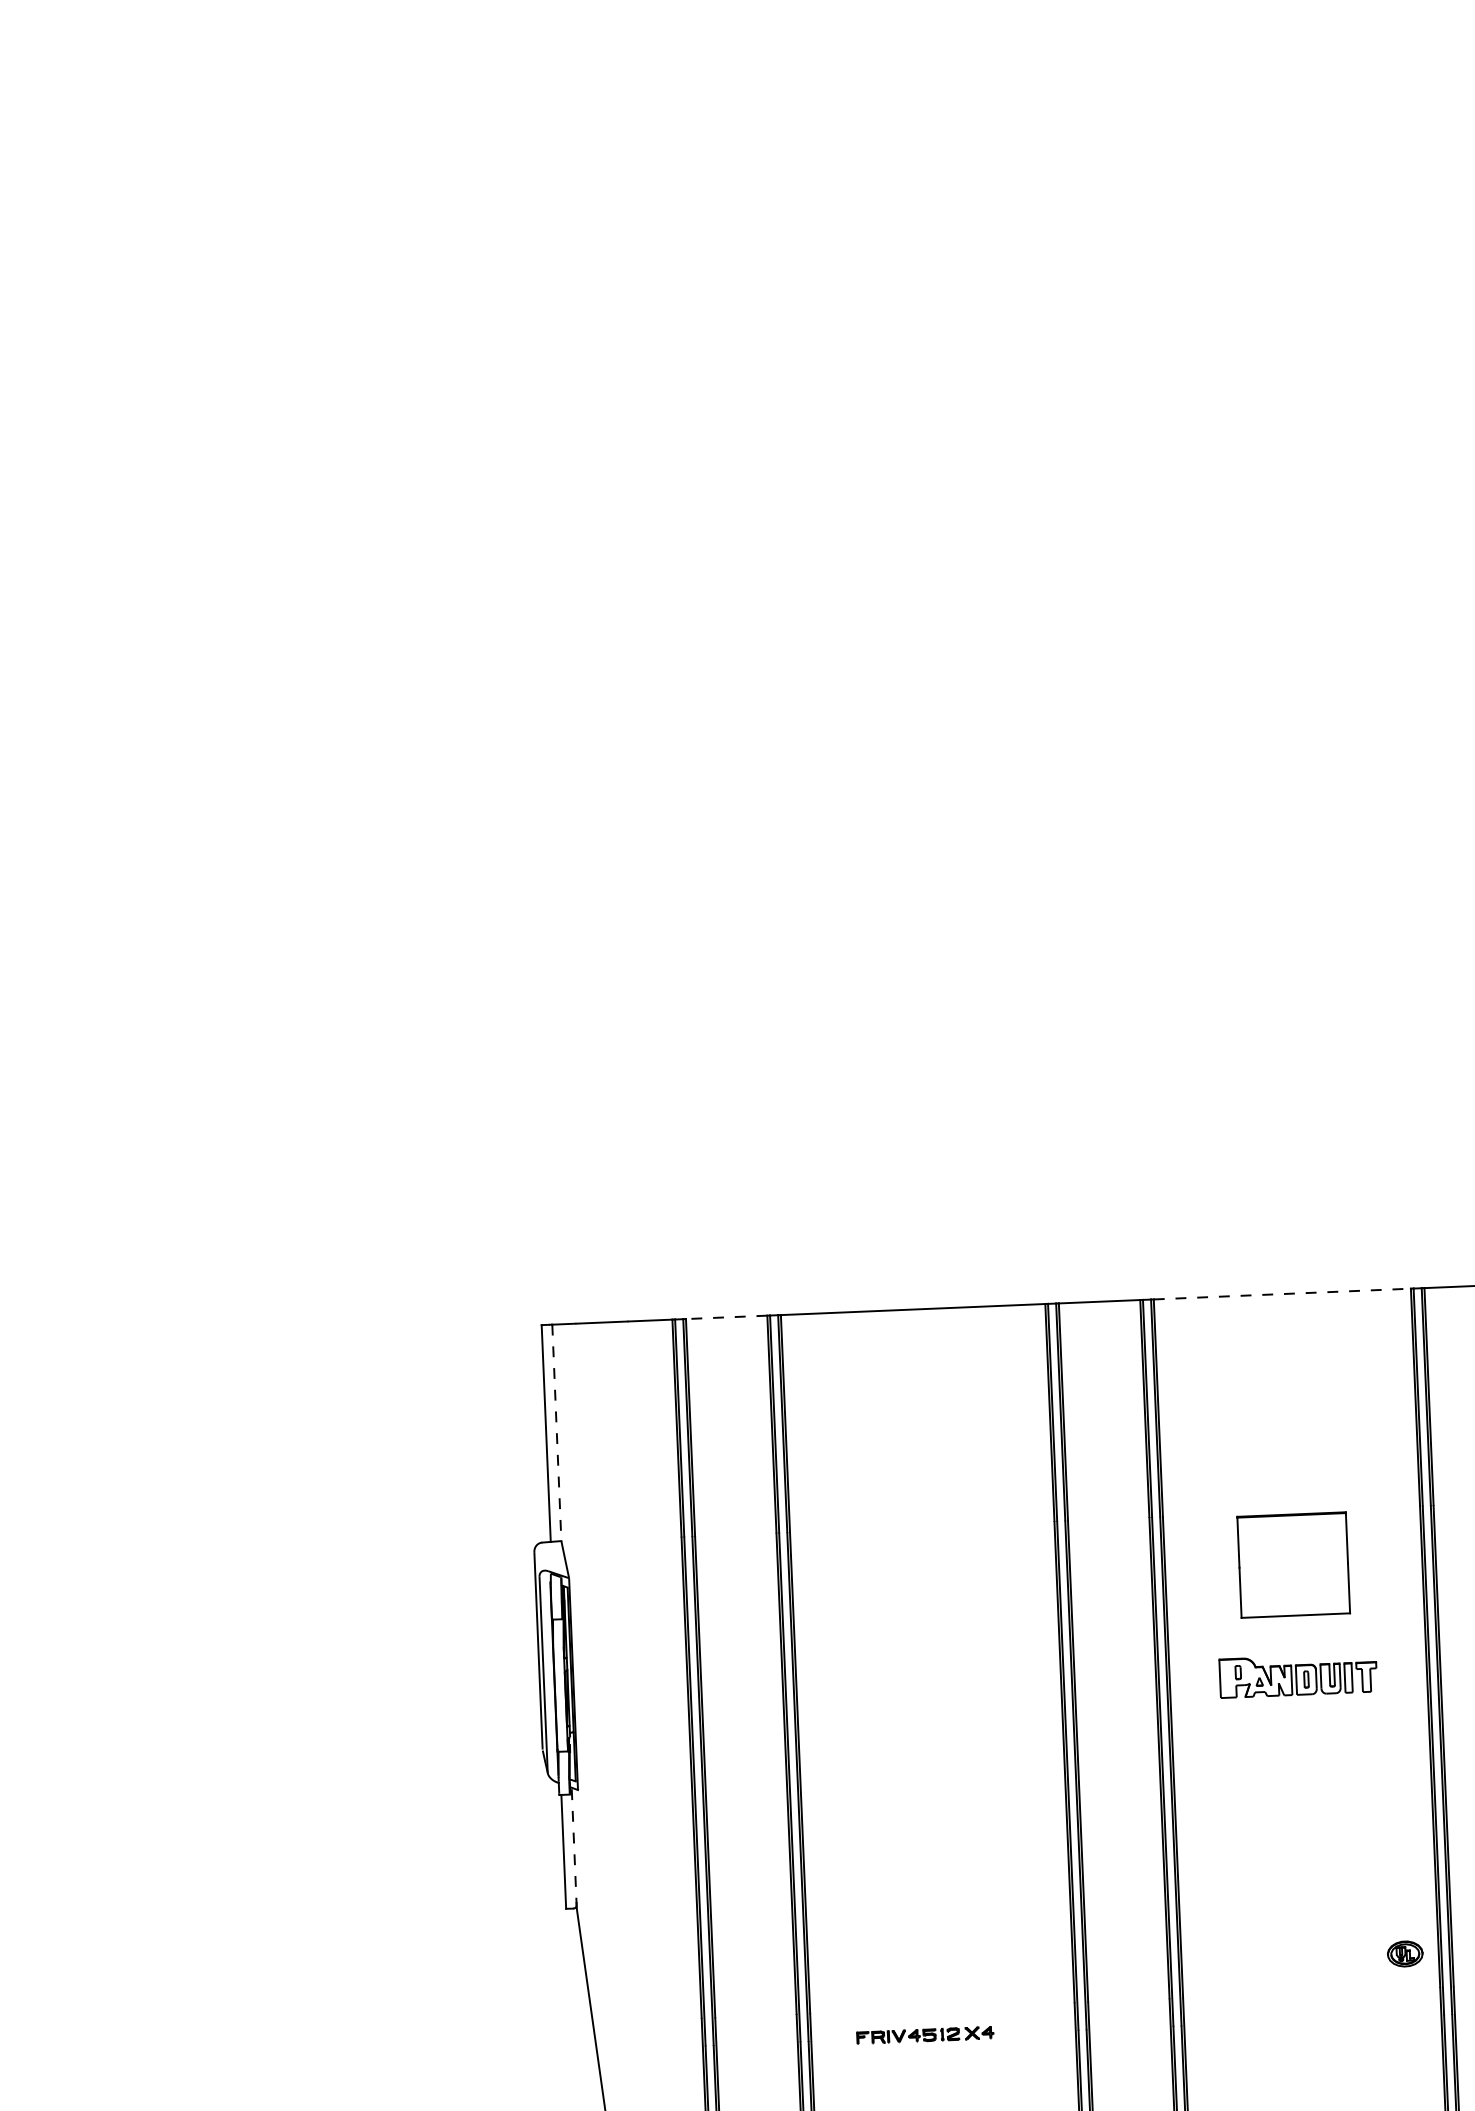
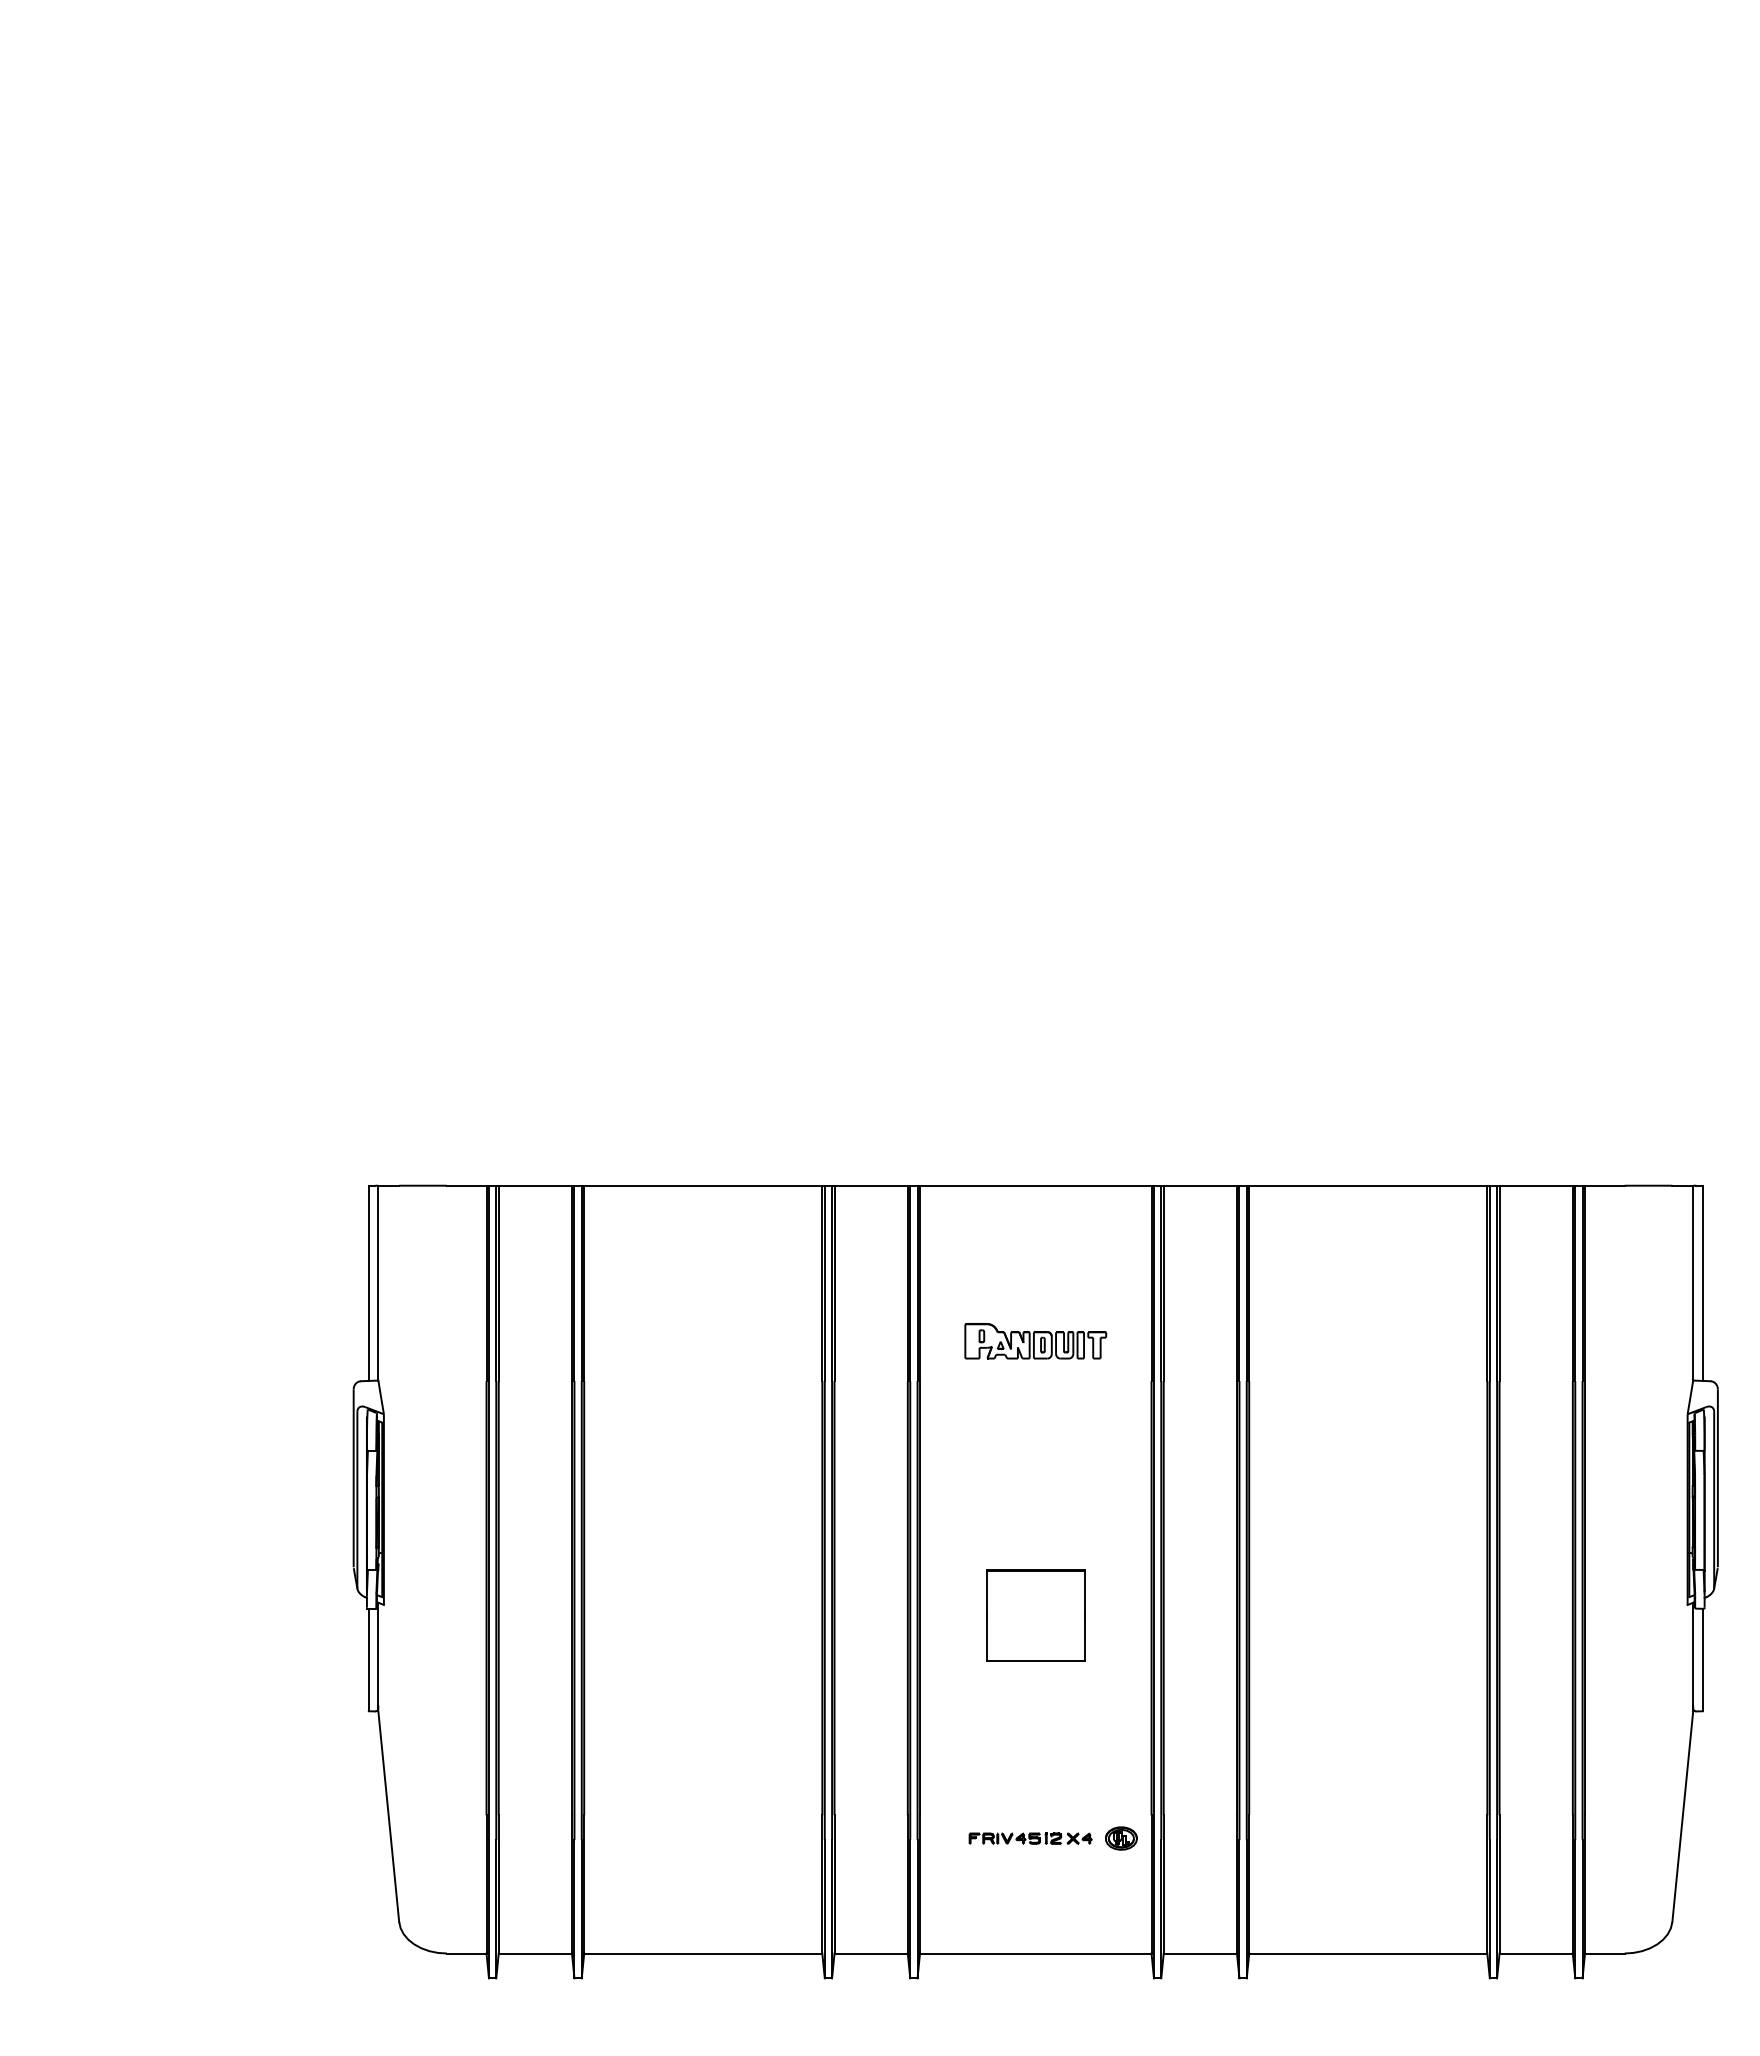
line: (1282, 1293) -> (1035, 1185), dashed -> solid
line: (726, 1317) -> (535, 1185), dashed -> solid
line: (557, 1433) -> (378, 1283), dashed -> solid
part: (1293, 1564) -> (1035, 1615), moved
part: (1298, 1675) -> (1035, 1341), moved
line: (574, 1847) -> (378, 1656), dashed -> solid
part: (1405, 1953) -> (1121, 1838), moved
part: (924, 2035) -> (1030, 1838), moved

